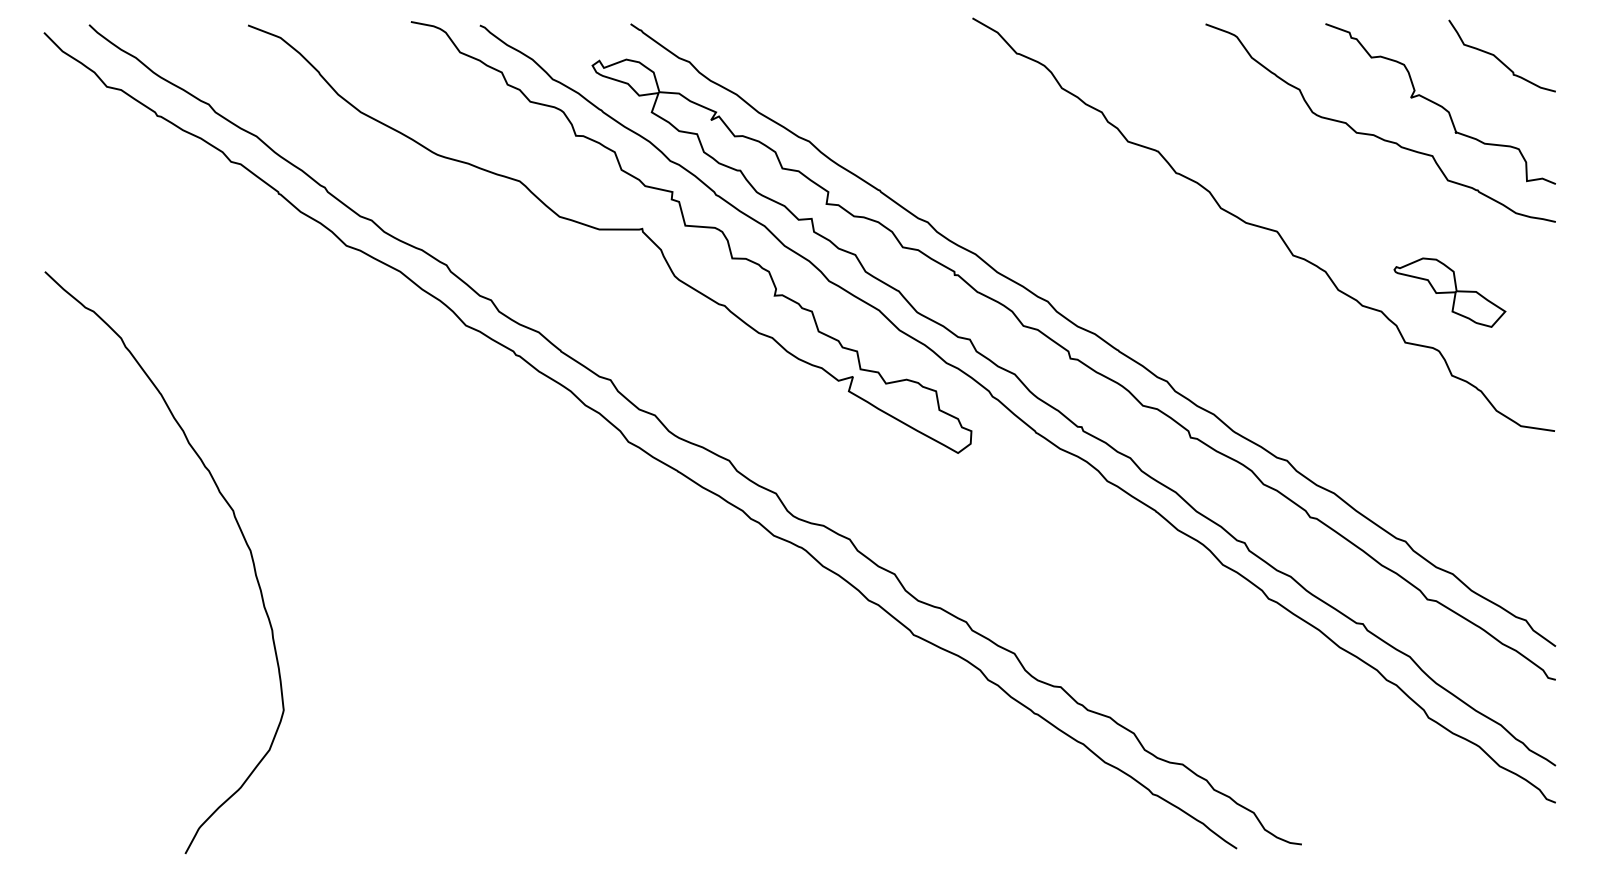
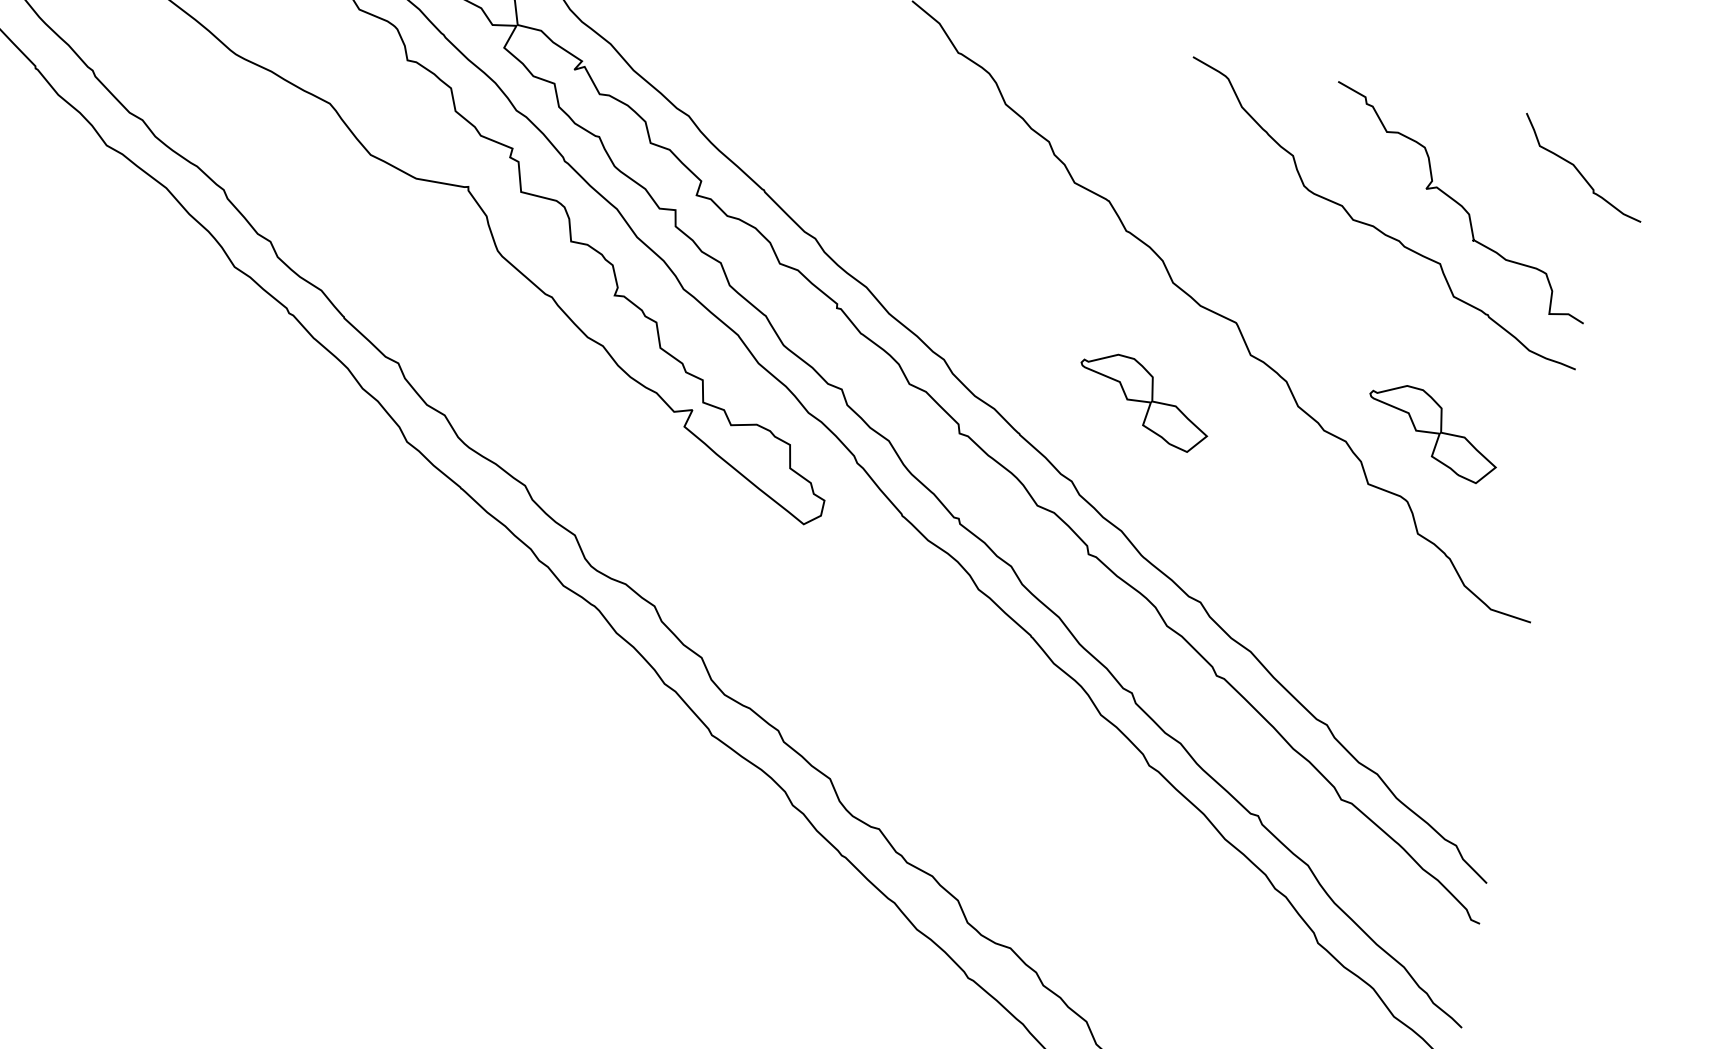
curve: (1500, 59) -> (1580, 171), moved
part: (1213, 307) -> (1143, 401), added

